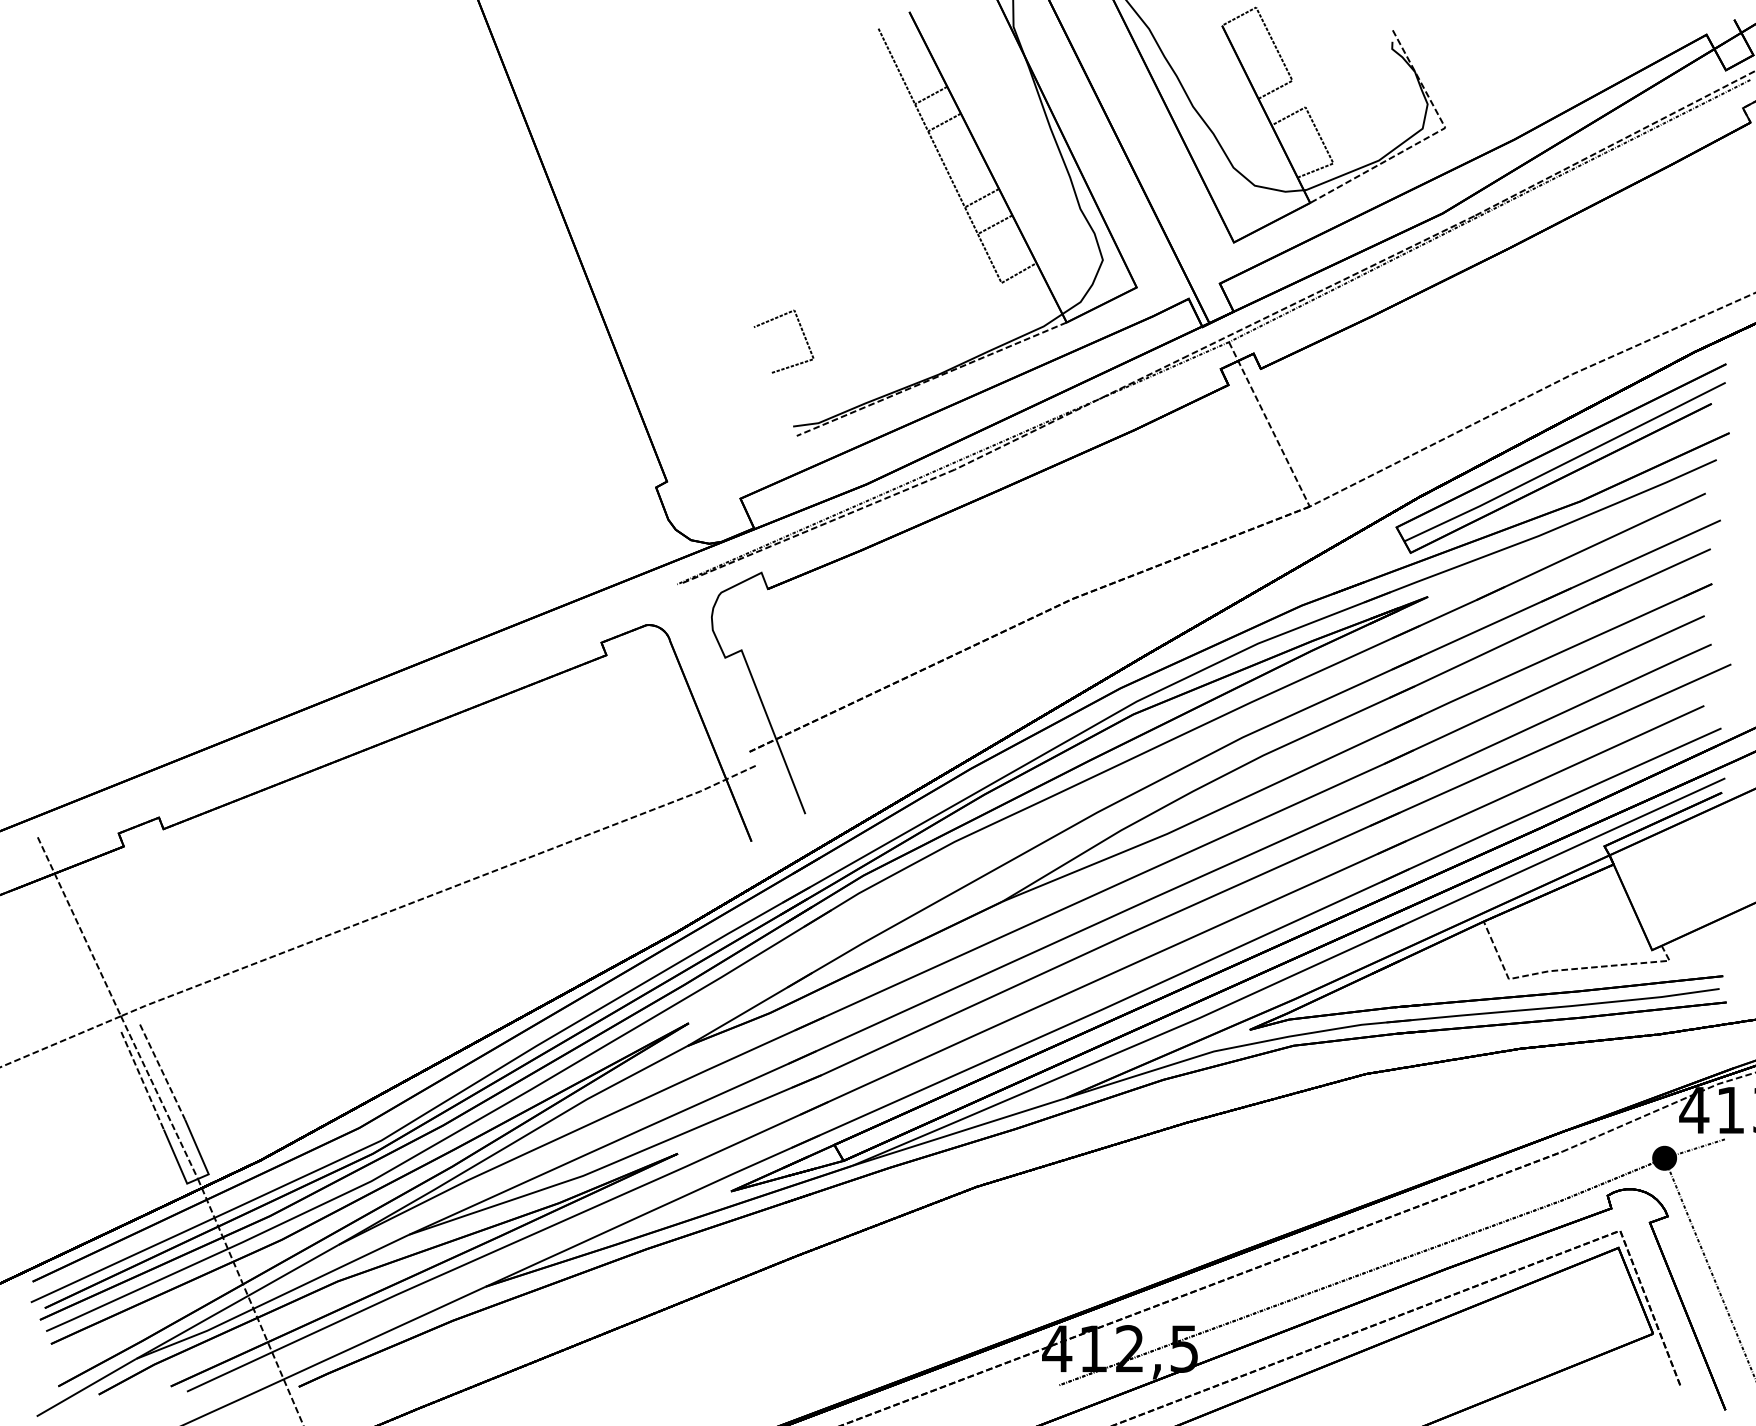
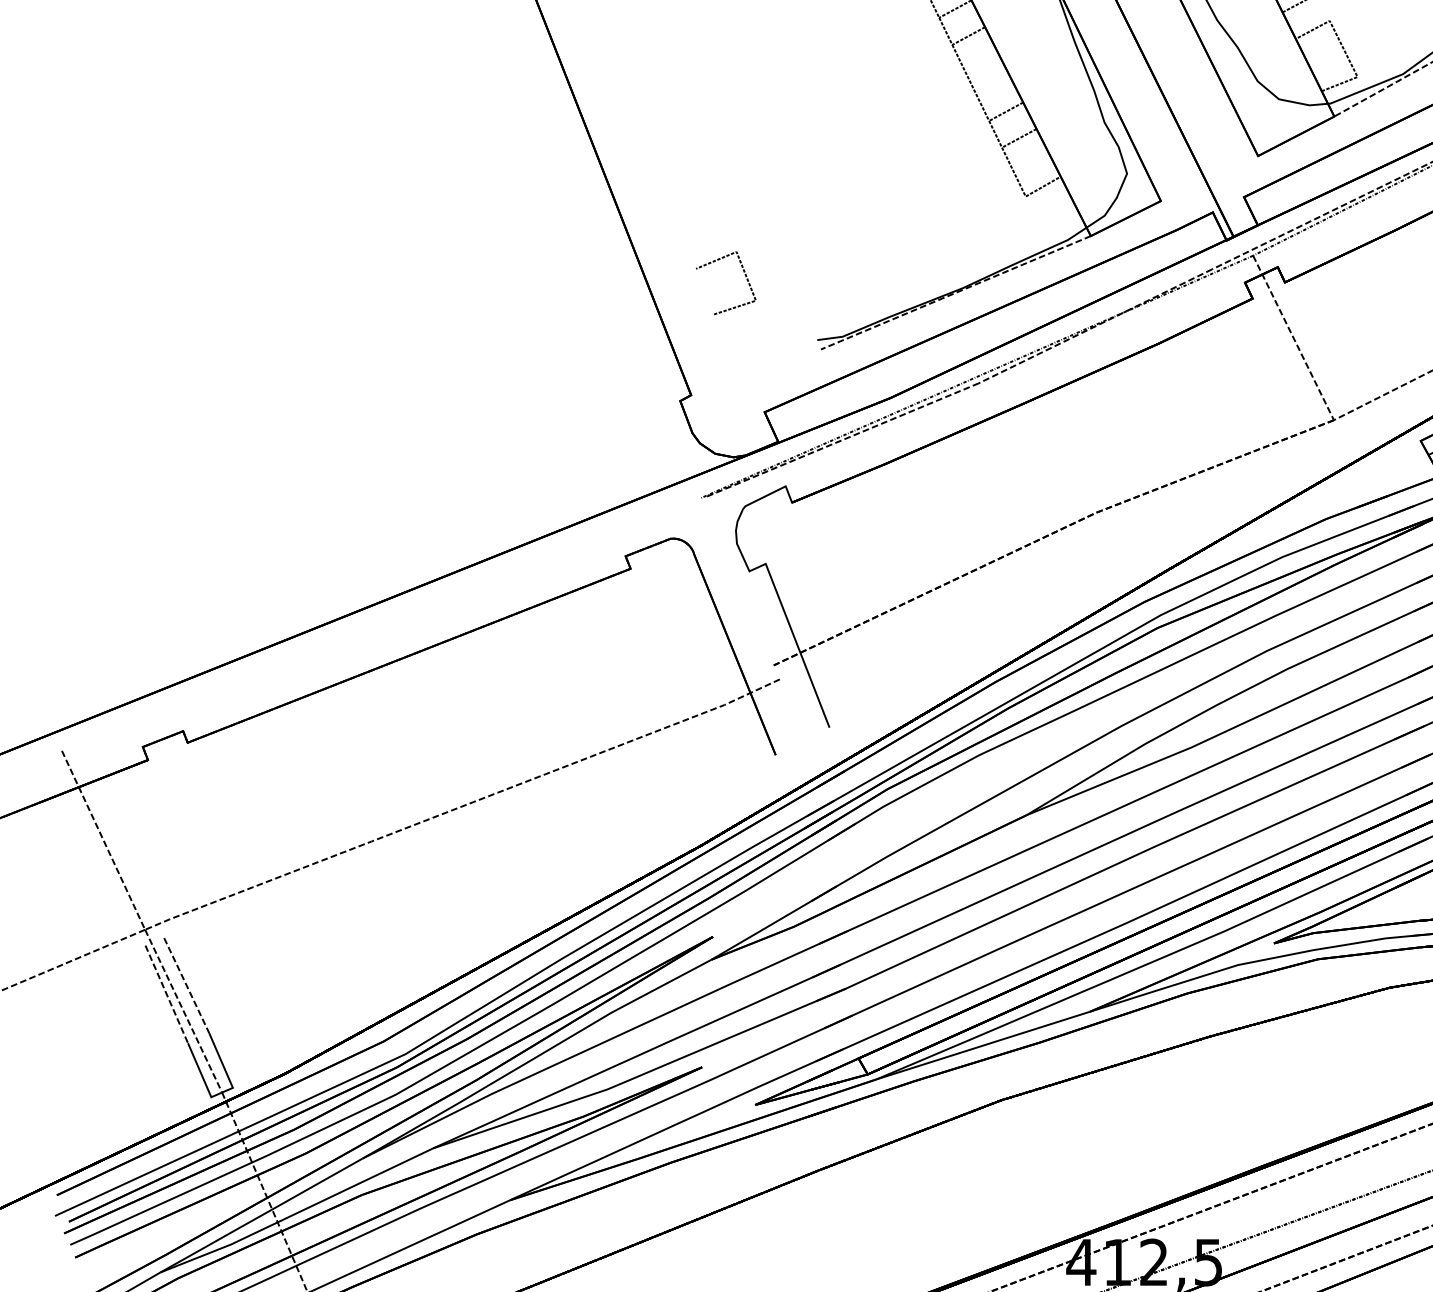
line: (802, 333) -> (744, 275), moved

